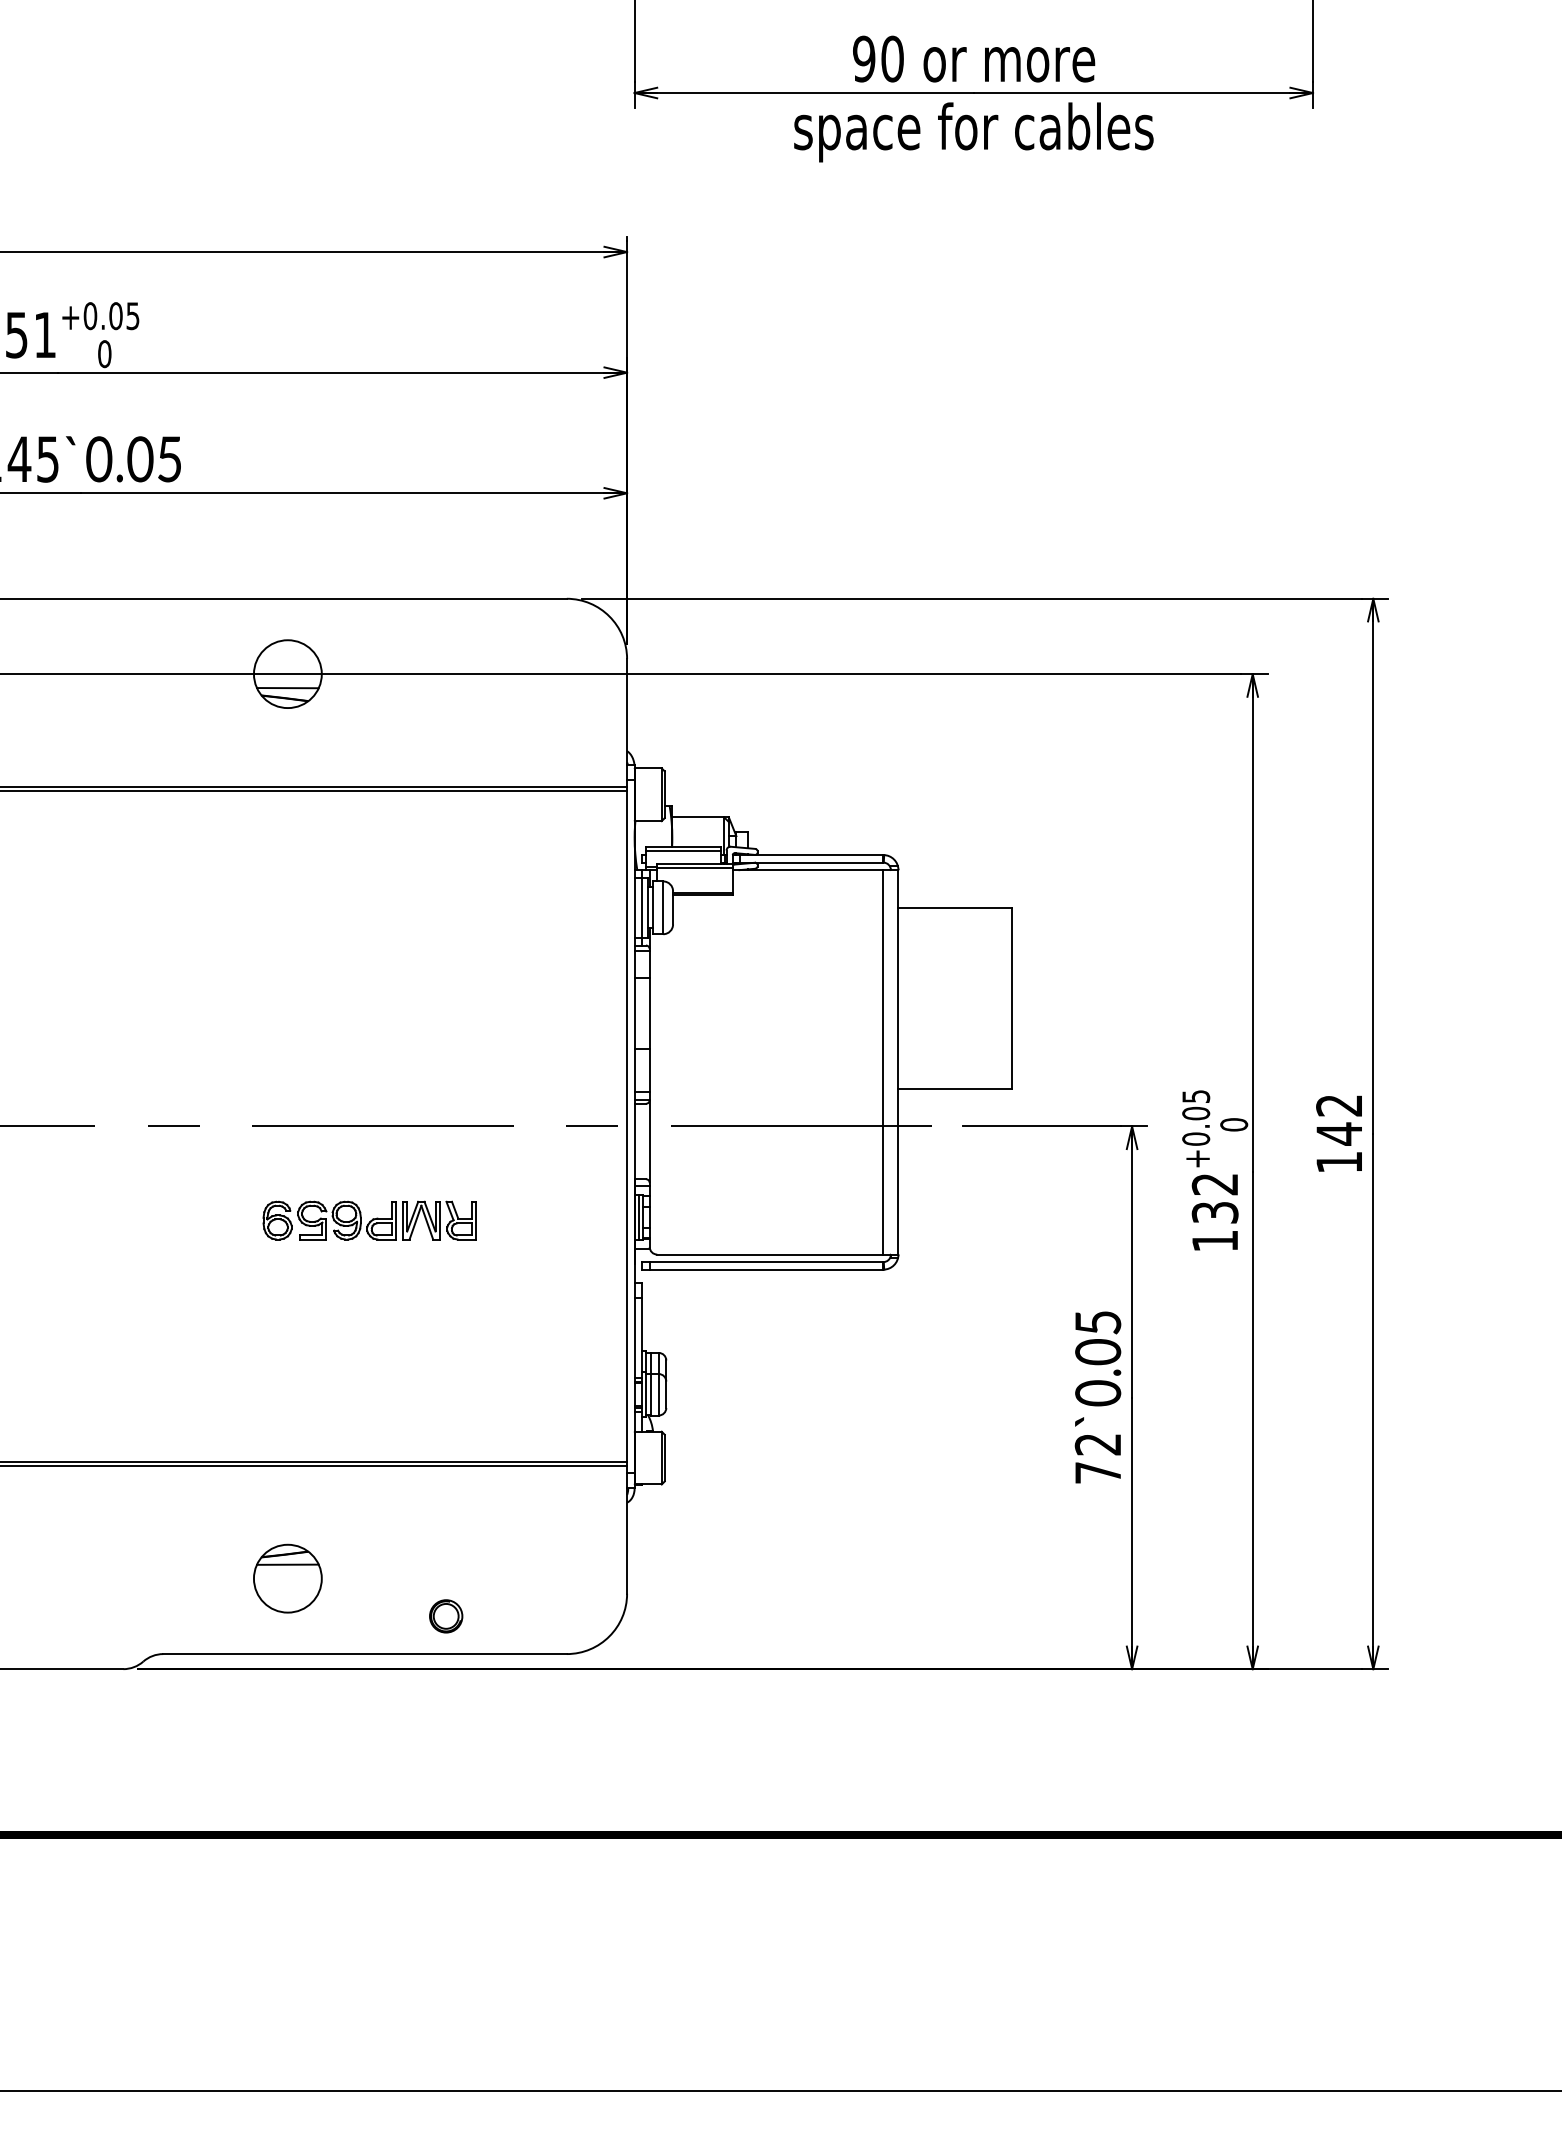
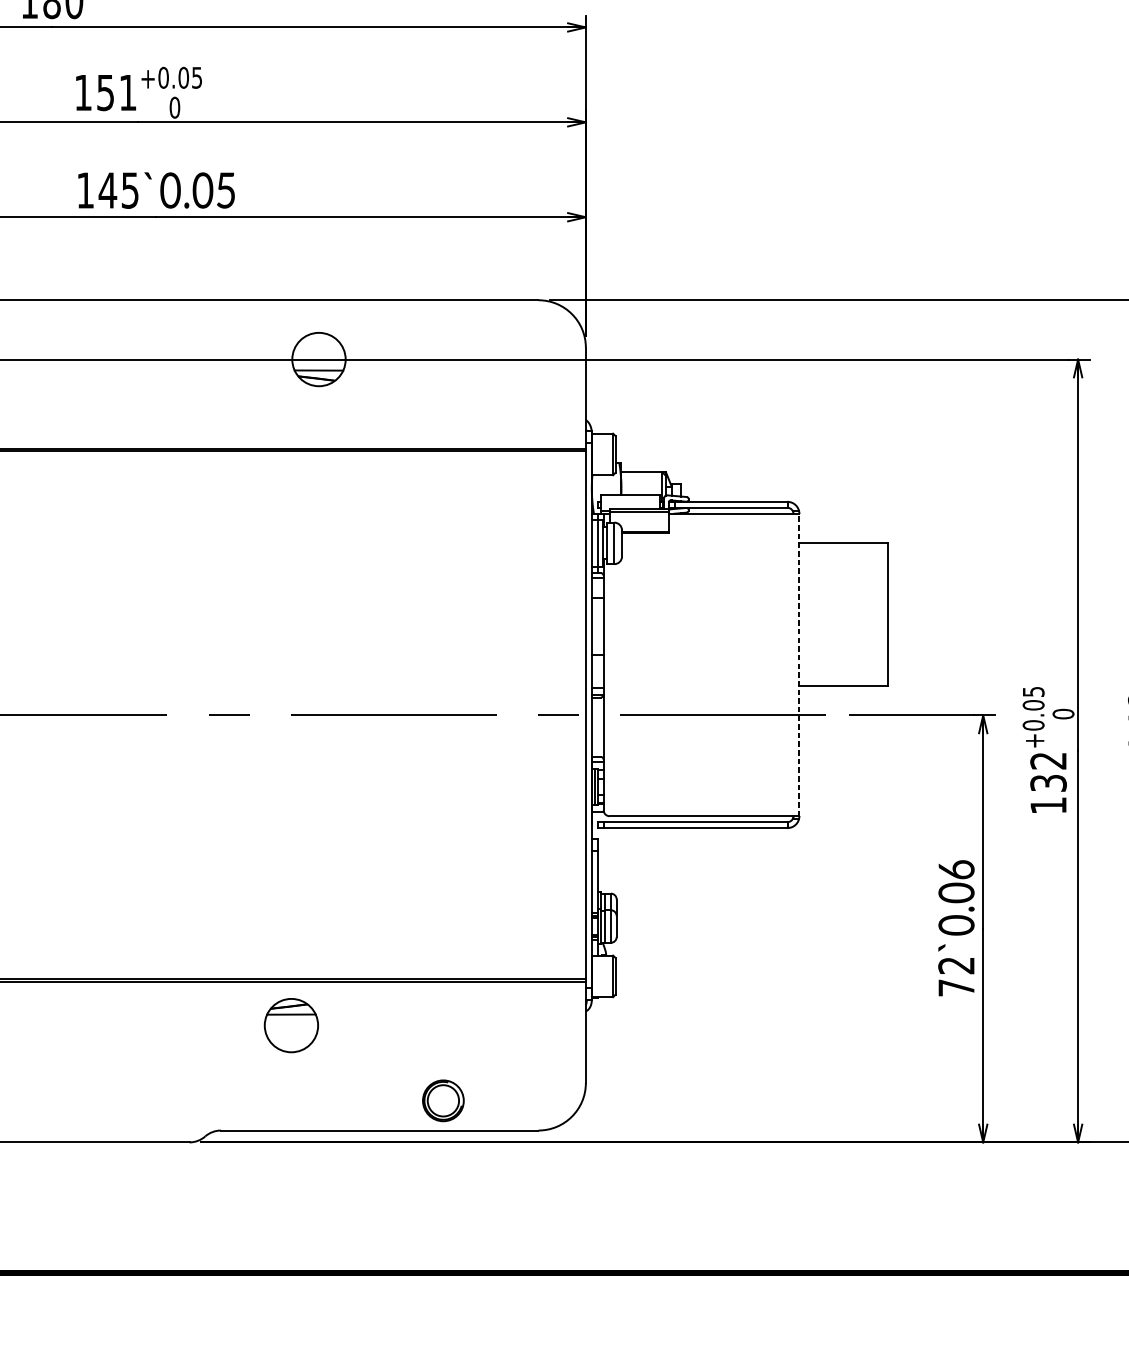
line: (683, 850) -> (630, 498), removed
line: (898, 1061) -> (799, 664), solid -> dashed
line: (883, 1062) -> (787, 665), removed
part: (369, 1220) -> (383, 789), removed
text: (1098, 1322) -> (956, 869), 0.05 -> 0.06
part: (287, 1578) -> (291, 1025), moved
part: (446, 1616) -> (443, 1100), size x1.6

